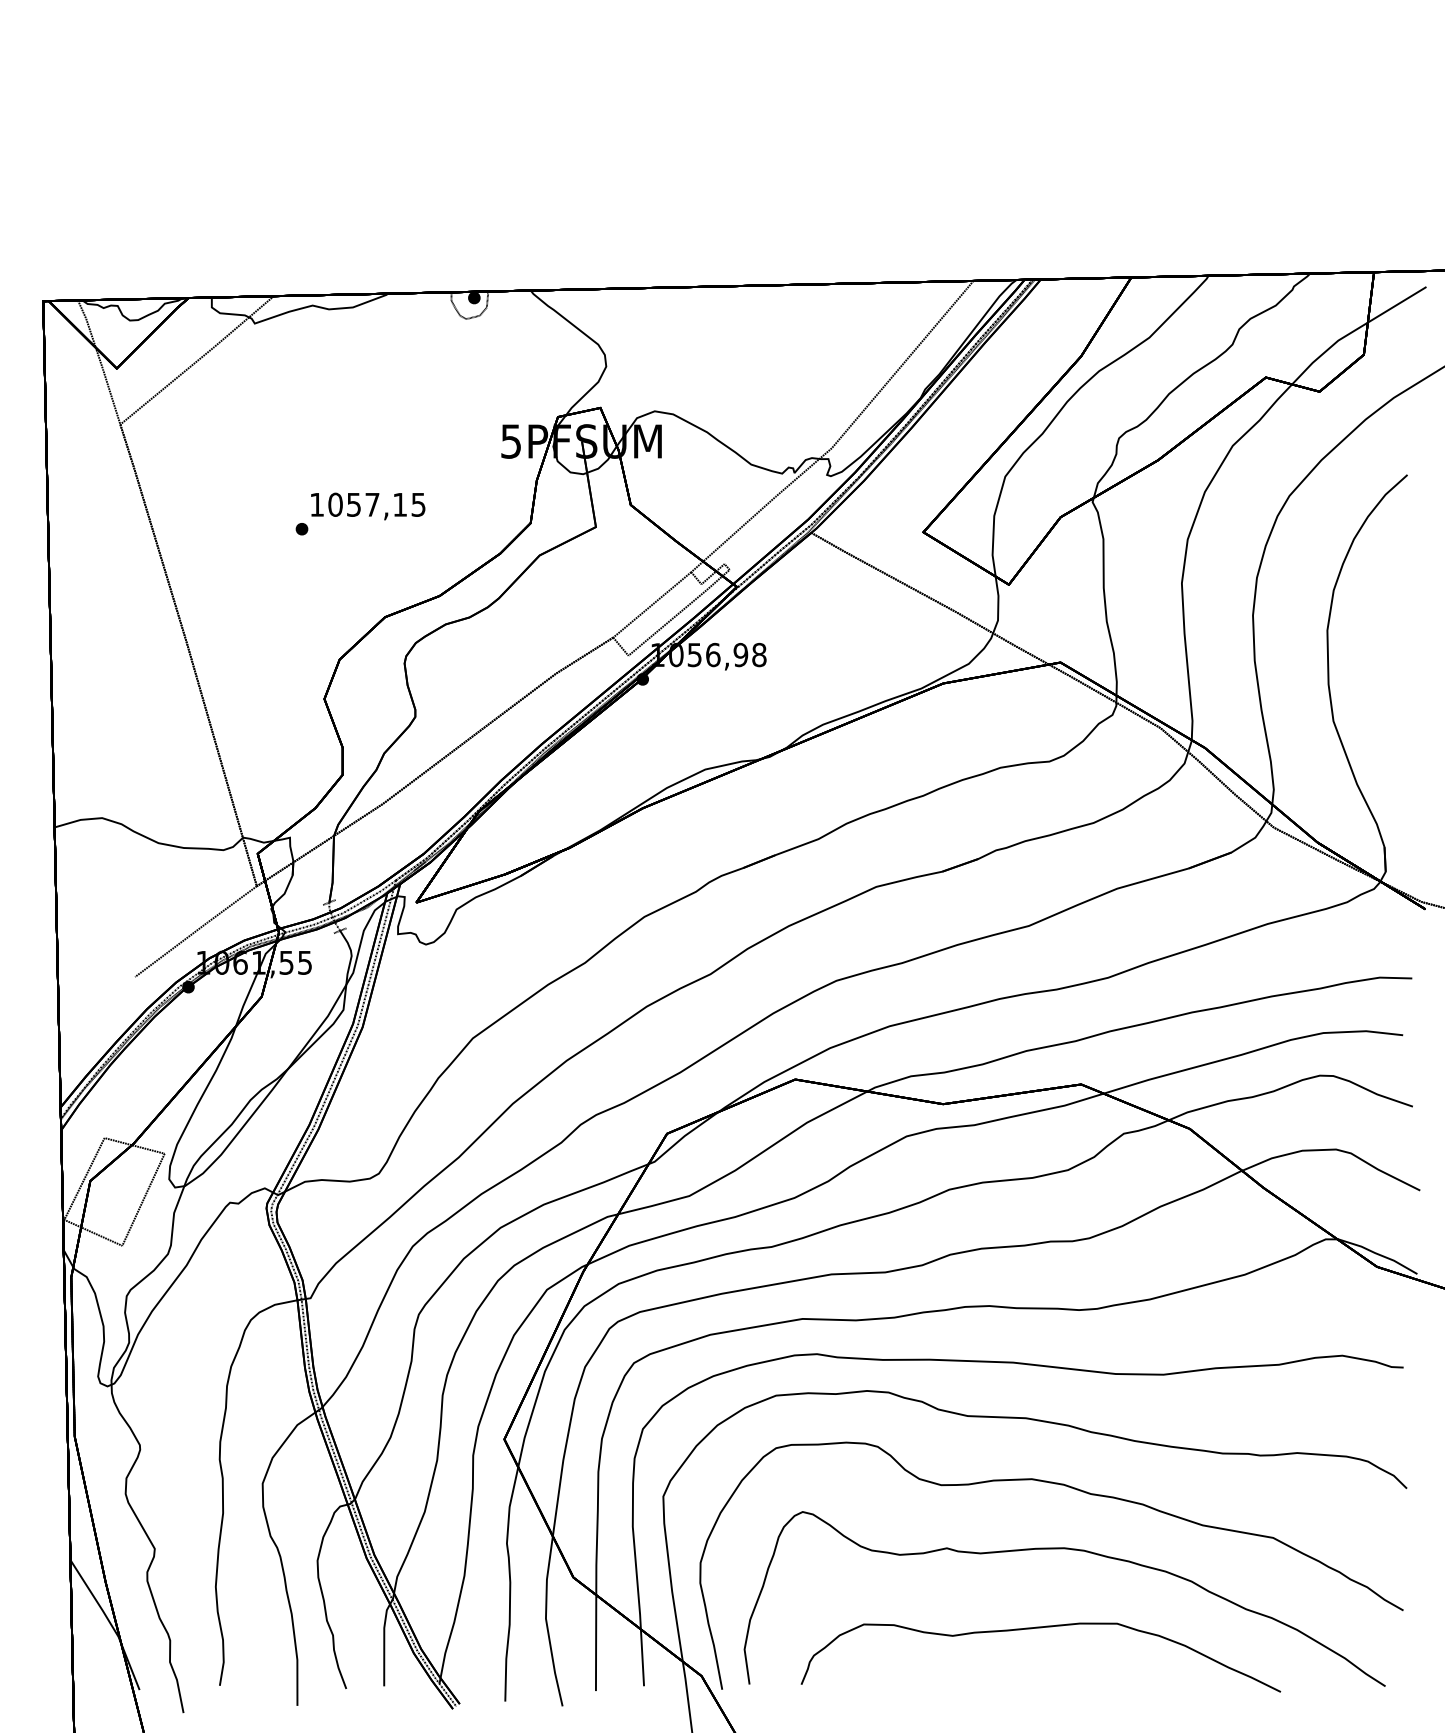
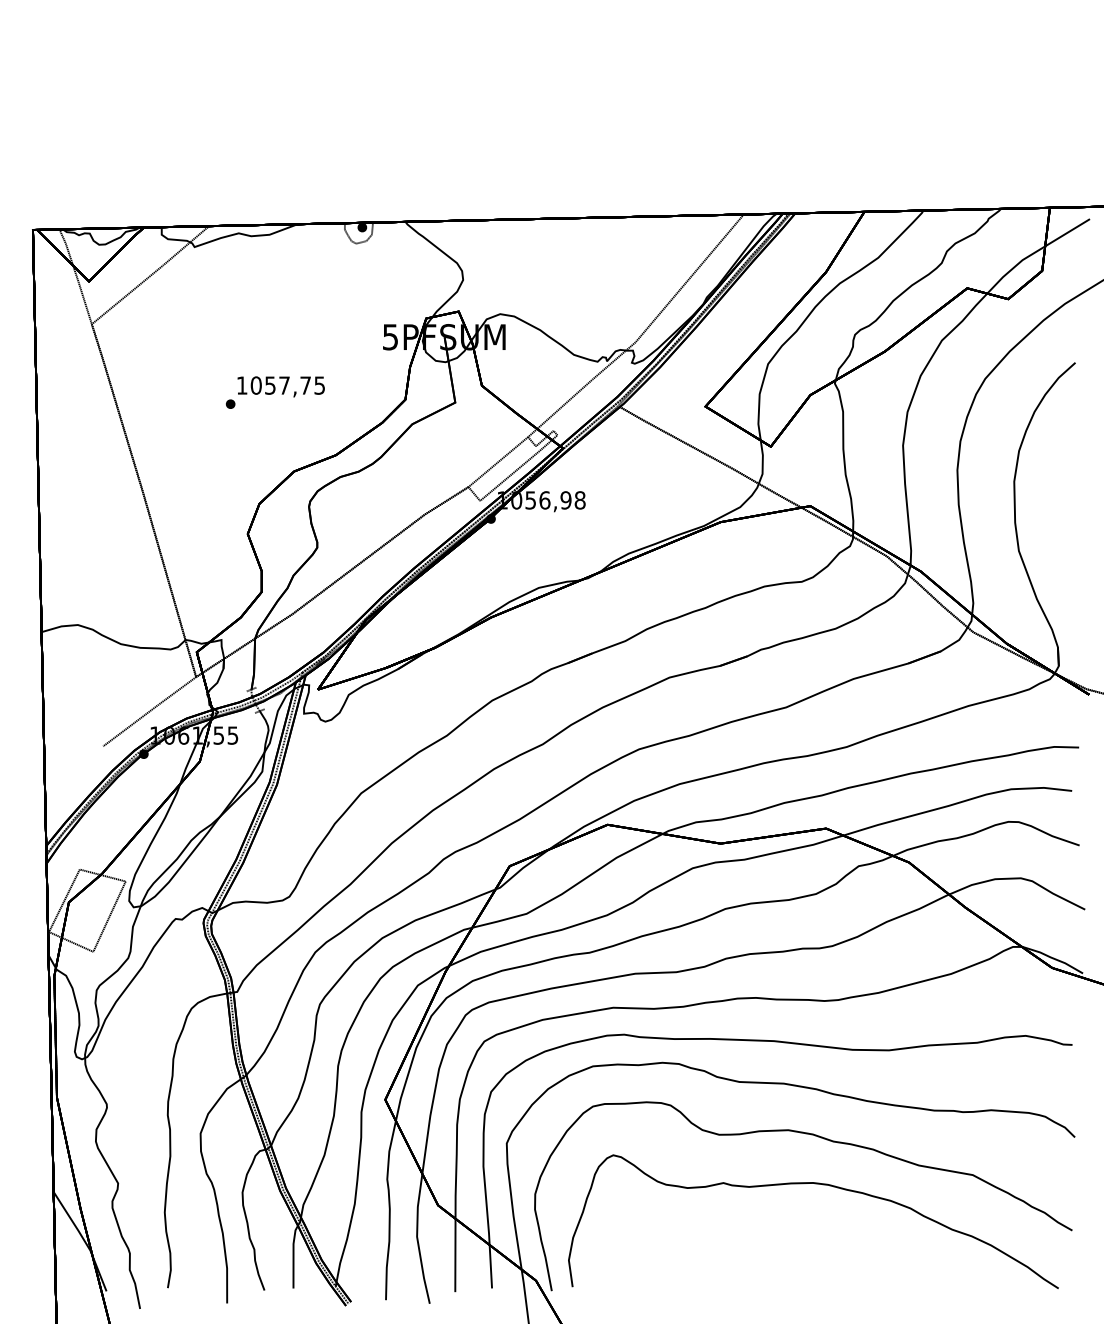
text: (399, 504) -> (305, 385), 1057,15 -> 1057,75
part: (1040, 1628) -> (795, 1244), removed

